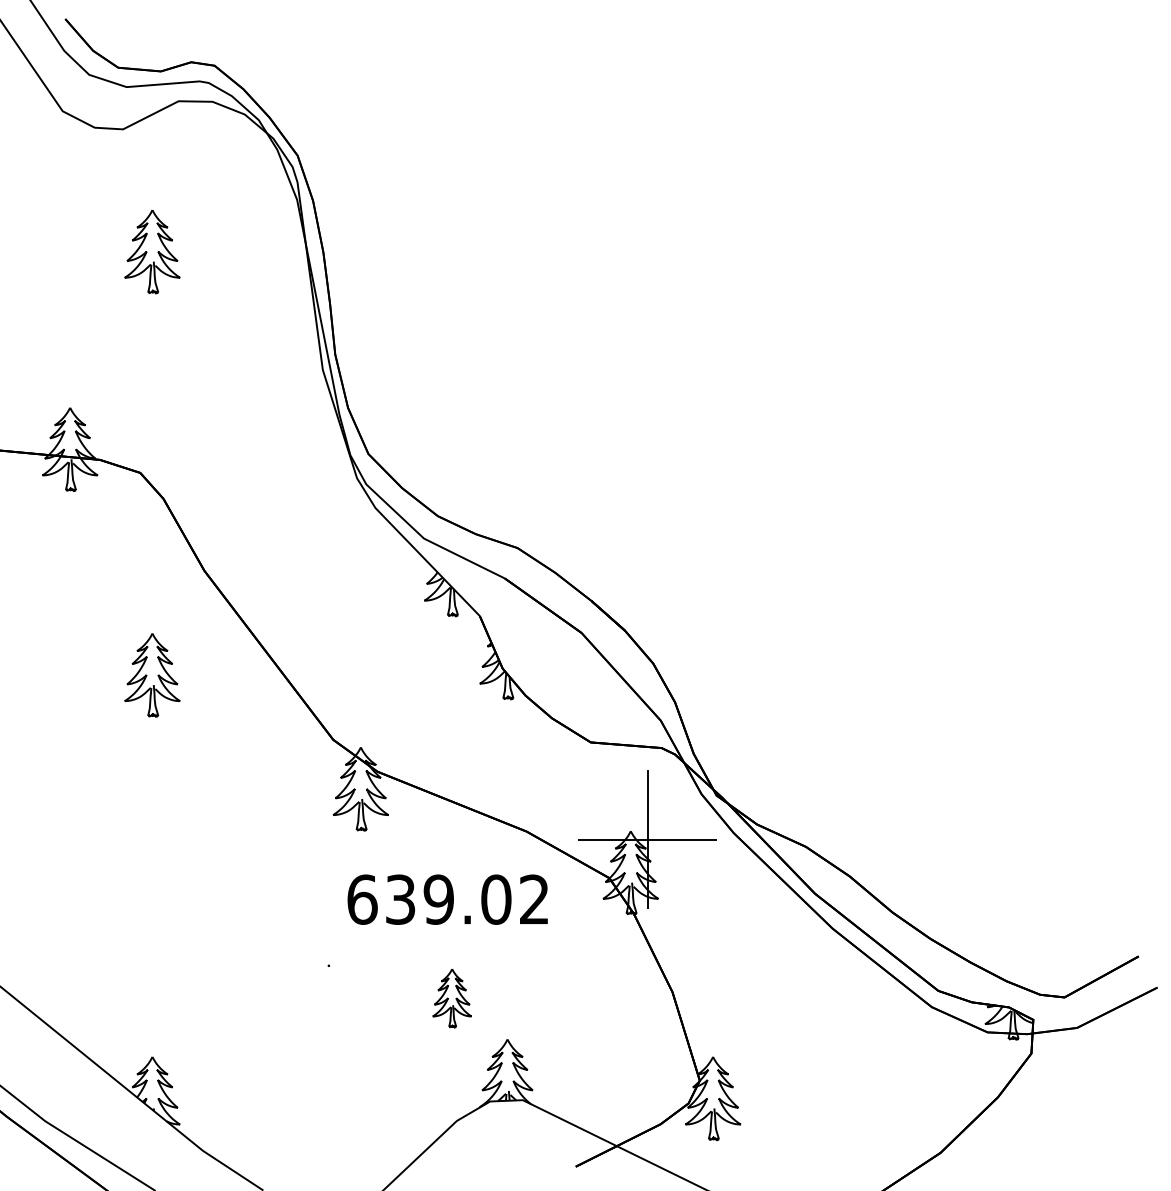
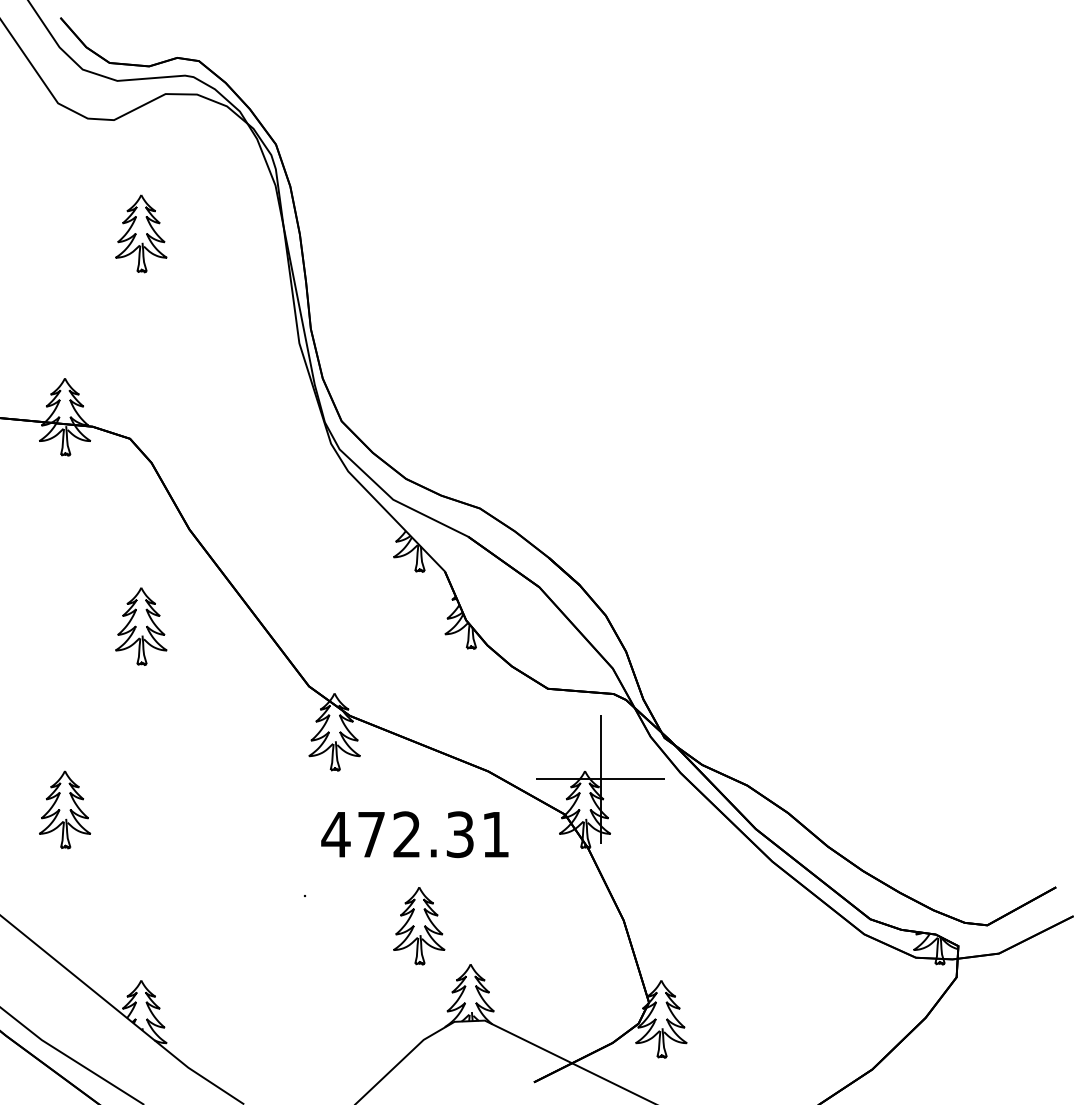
part: (70, 872) -> (65, 809), added
text: (446, 899) -> (414, 834), 639.02 -> 472.31
part: (452, 998) -> (419, 926), size x1.43

